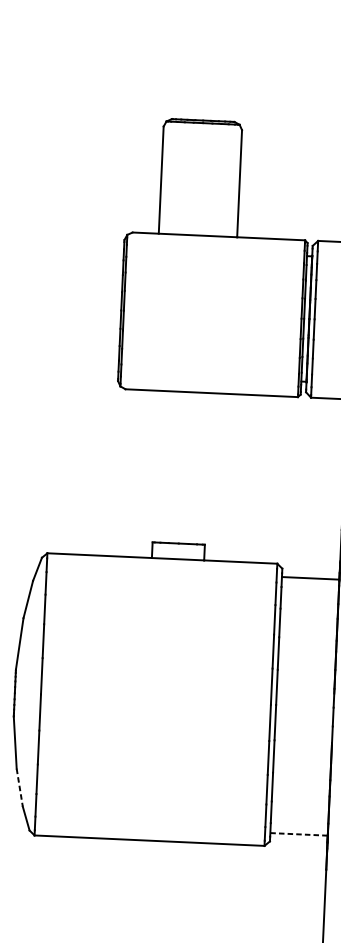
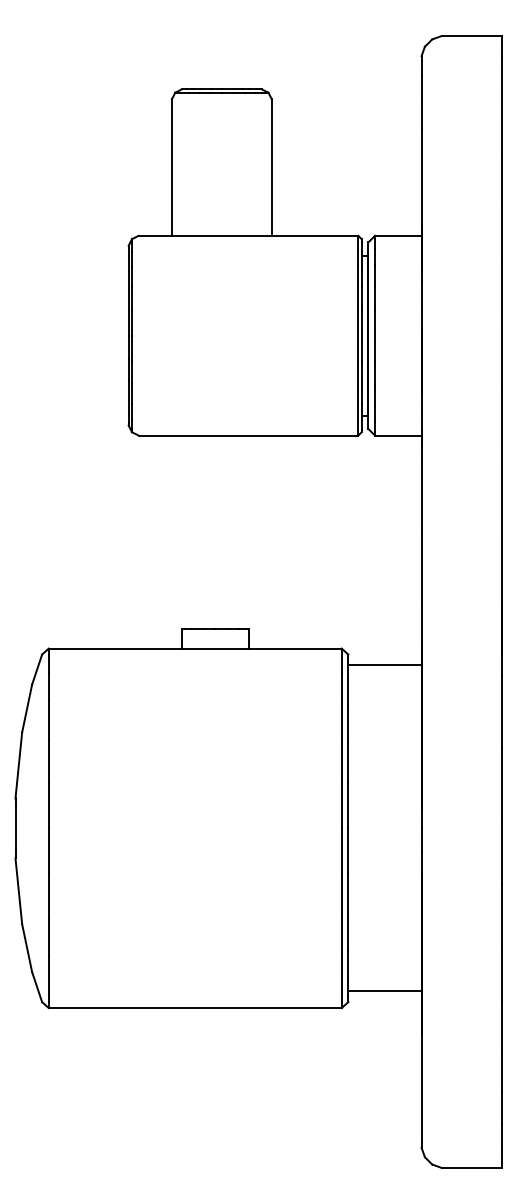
line: (20, 787) -> (27, 948), dashed -> solid
line: (298, 834) -> (384, 991), dashed -> solid

